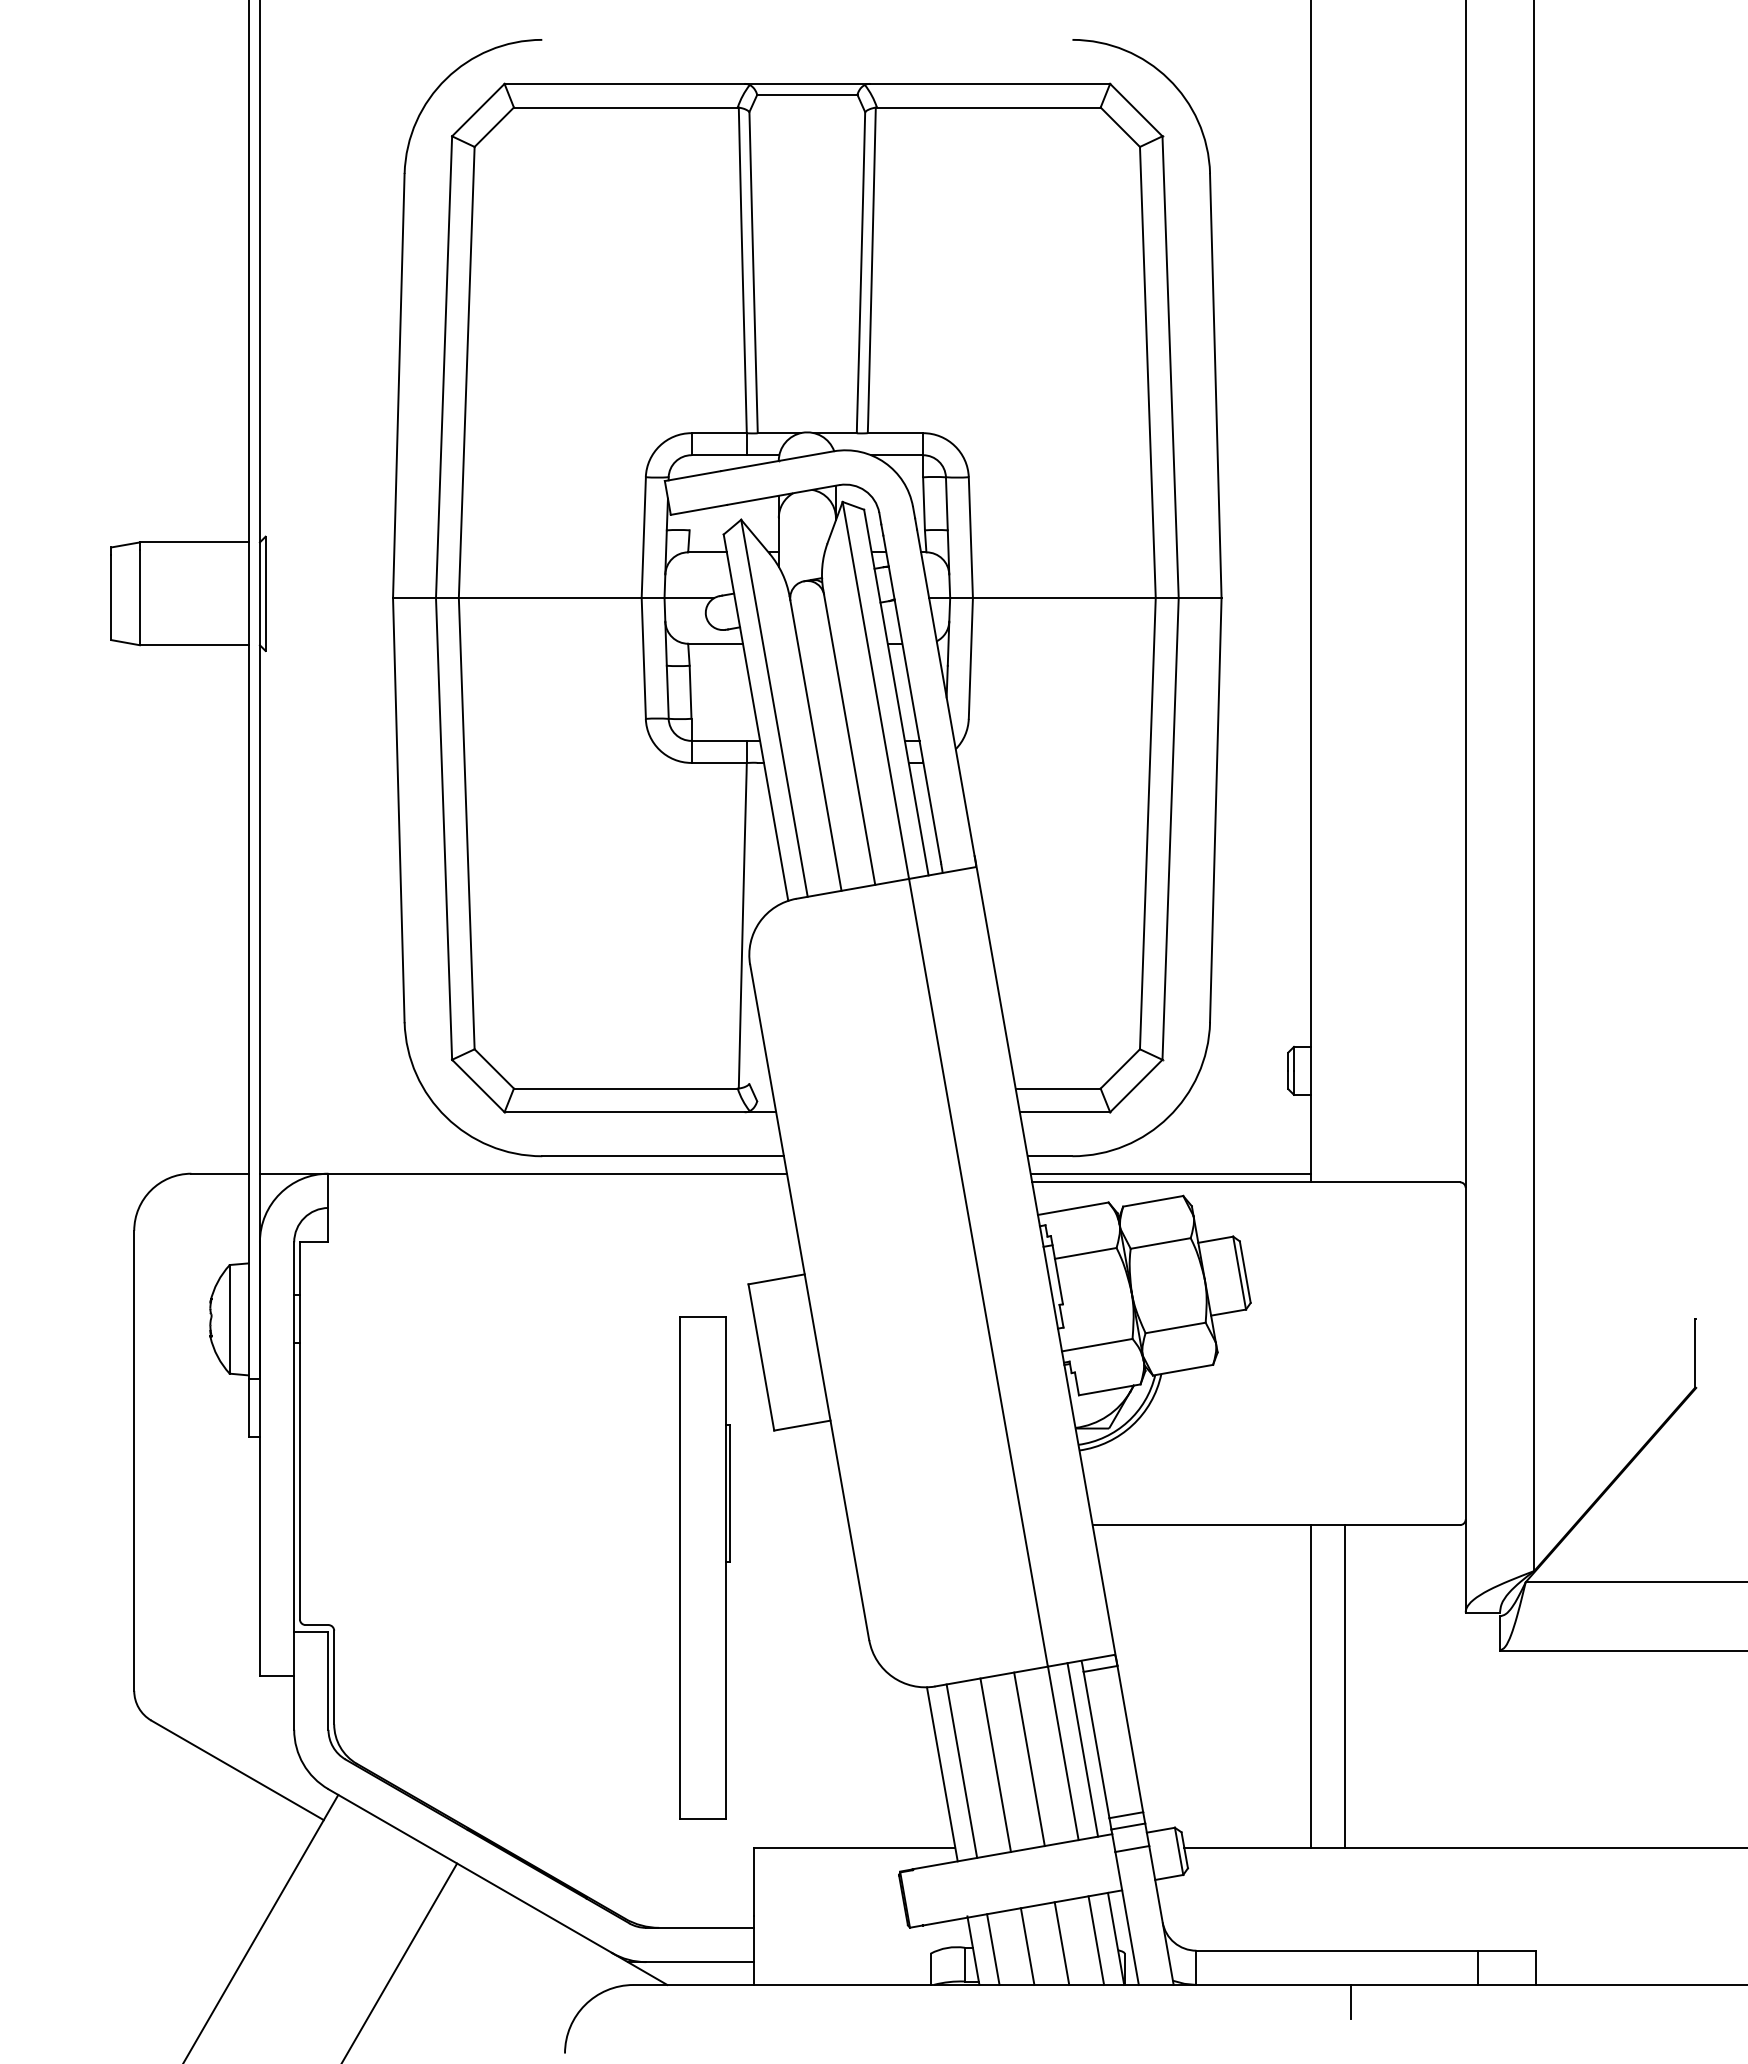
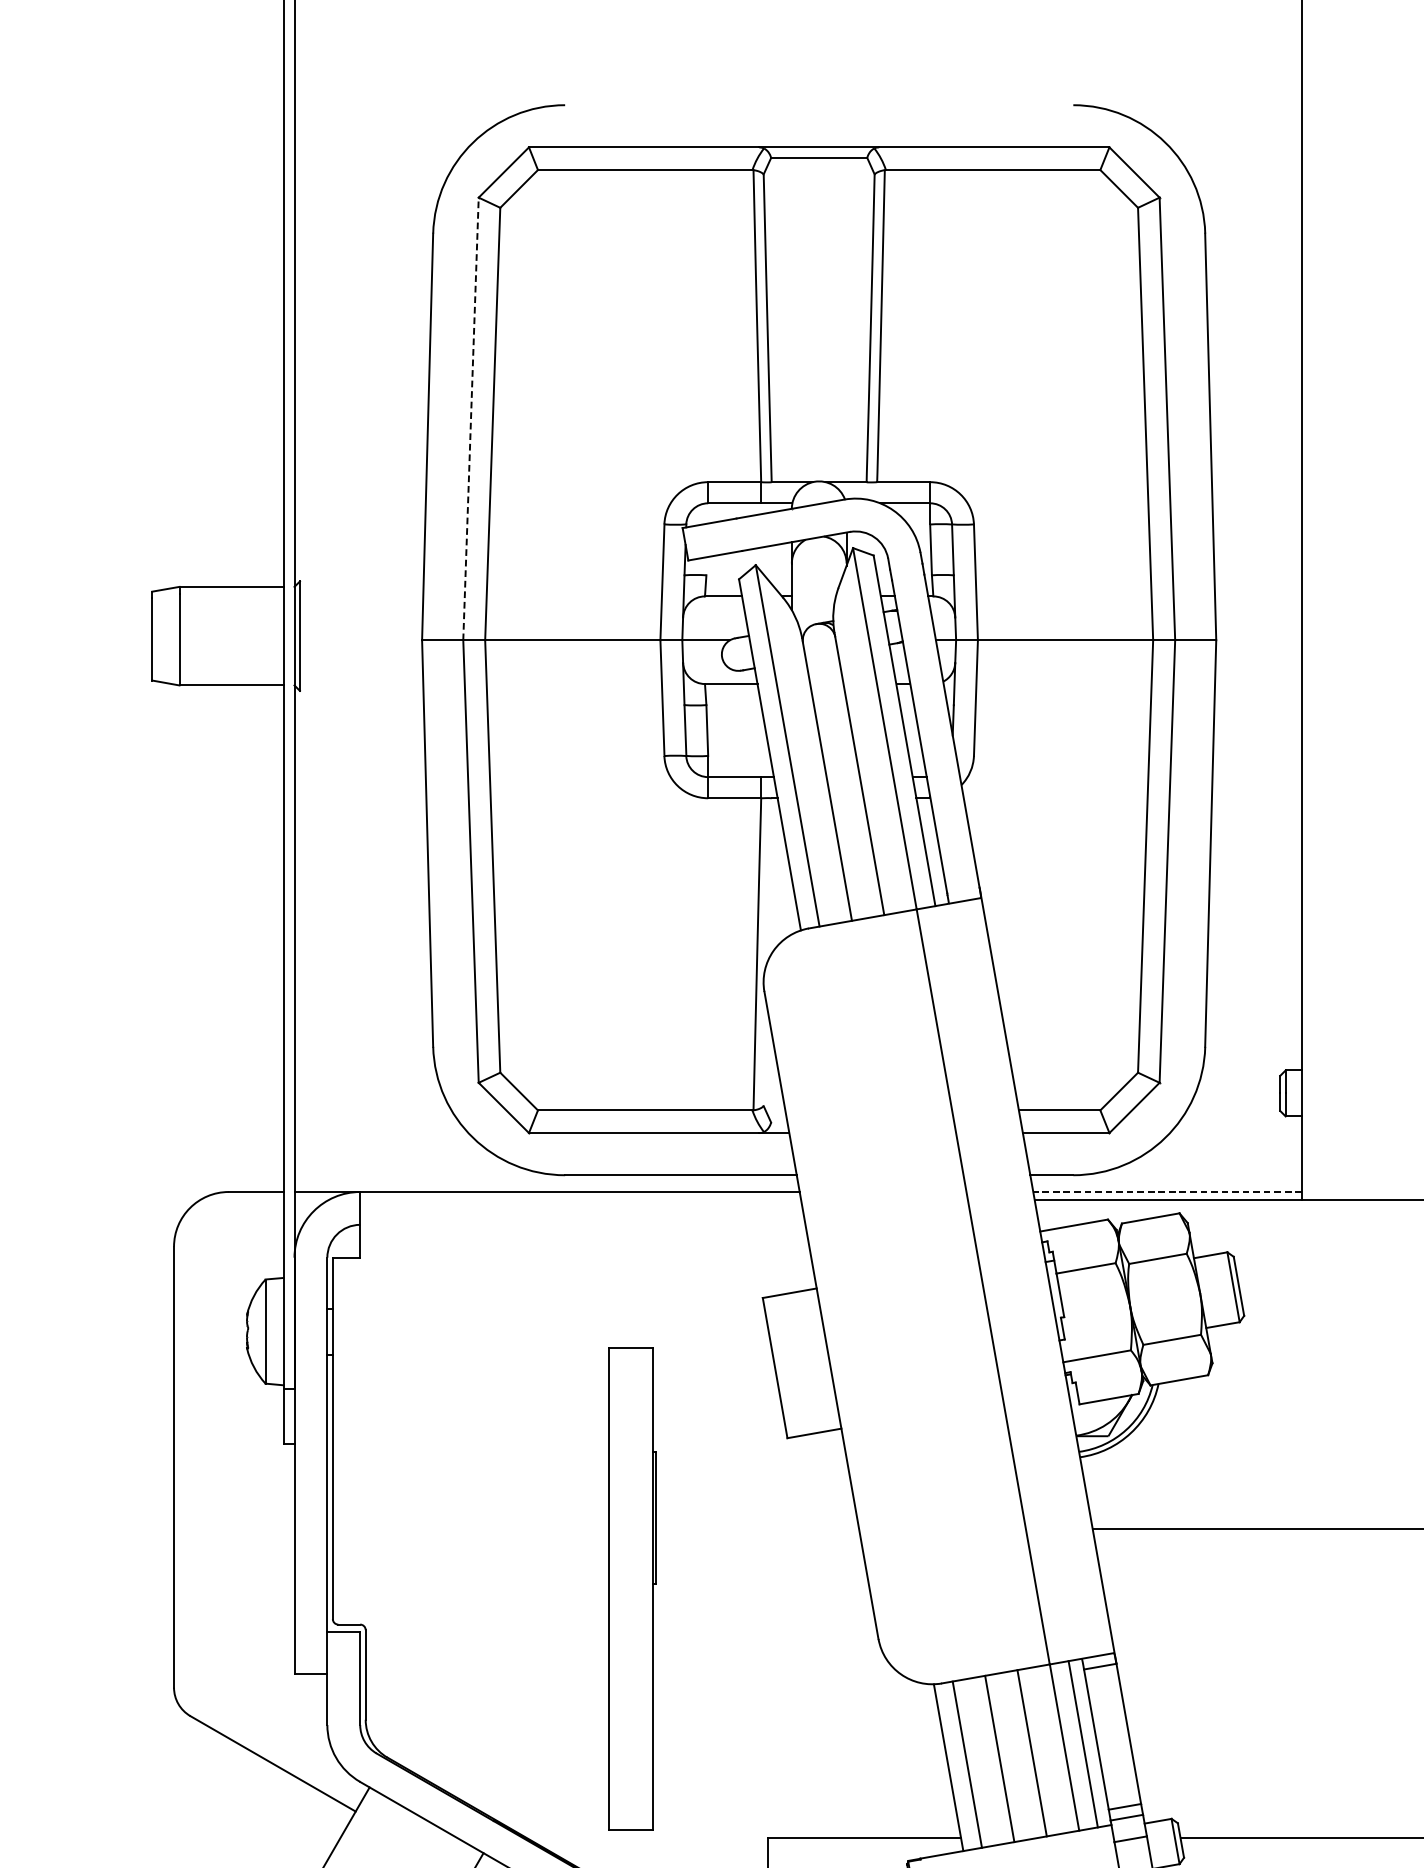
line: (444, 366) -> (471, 418), solid -> dashed
line: (1170, 1173) -> (1167, 1191), solid -> dashed
part: (704, 1567) -> (632, 1588), moved
line: (1311, 1686) -> (1302, 1683), removed
line: (1345, 1686) -> (1335, 1683), removed

